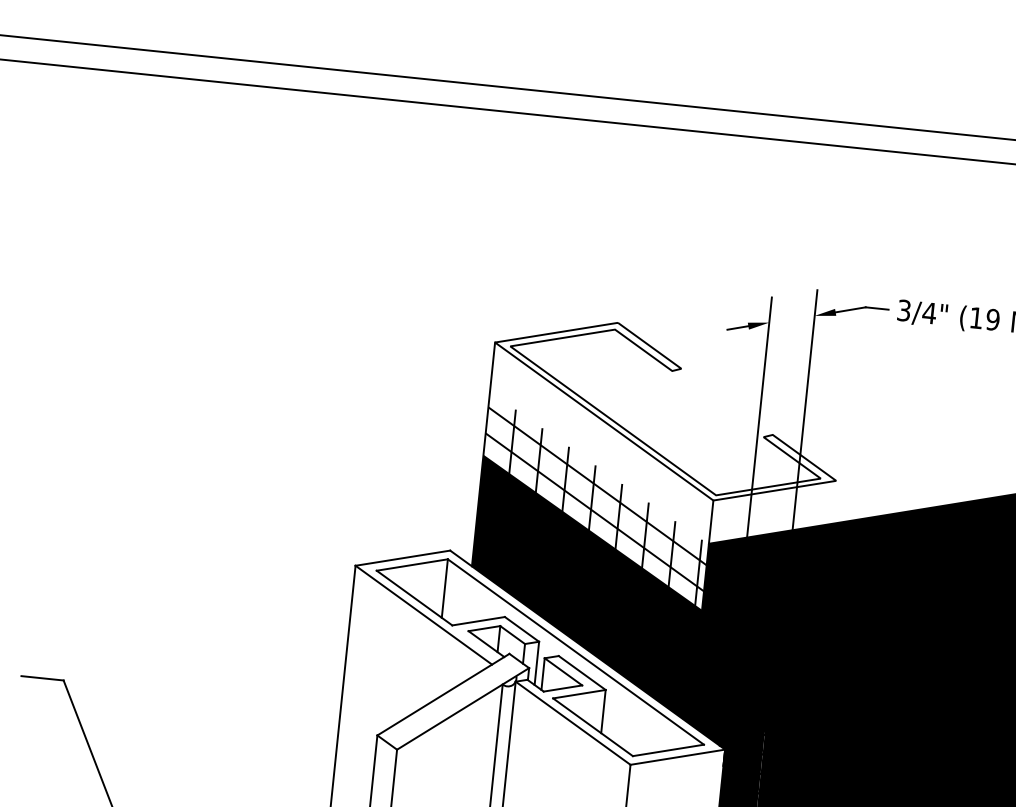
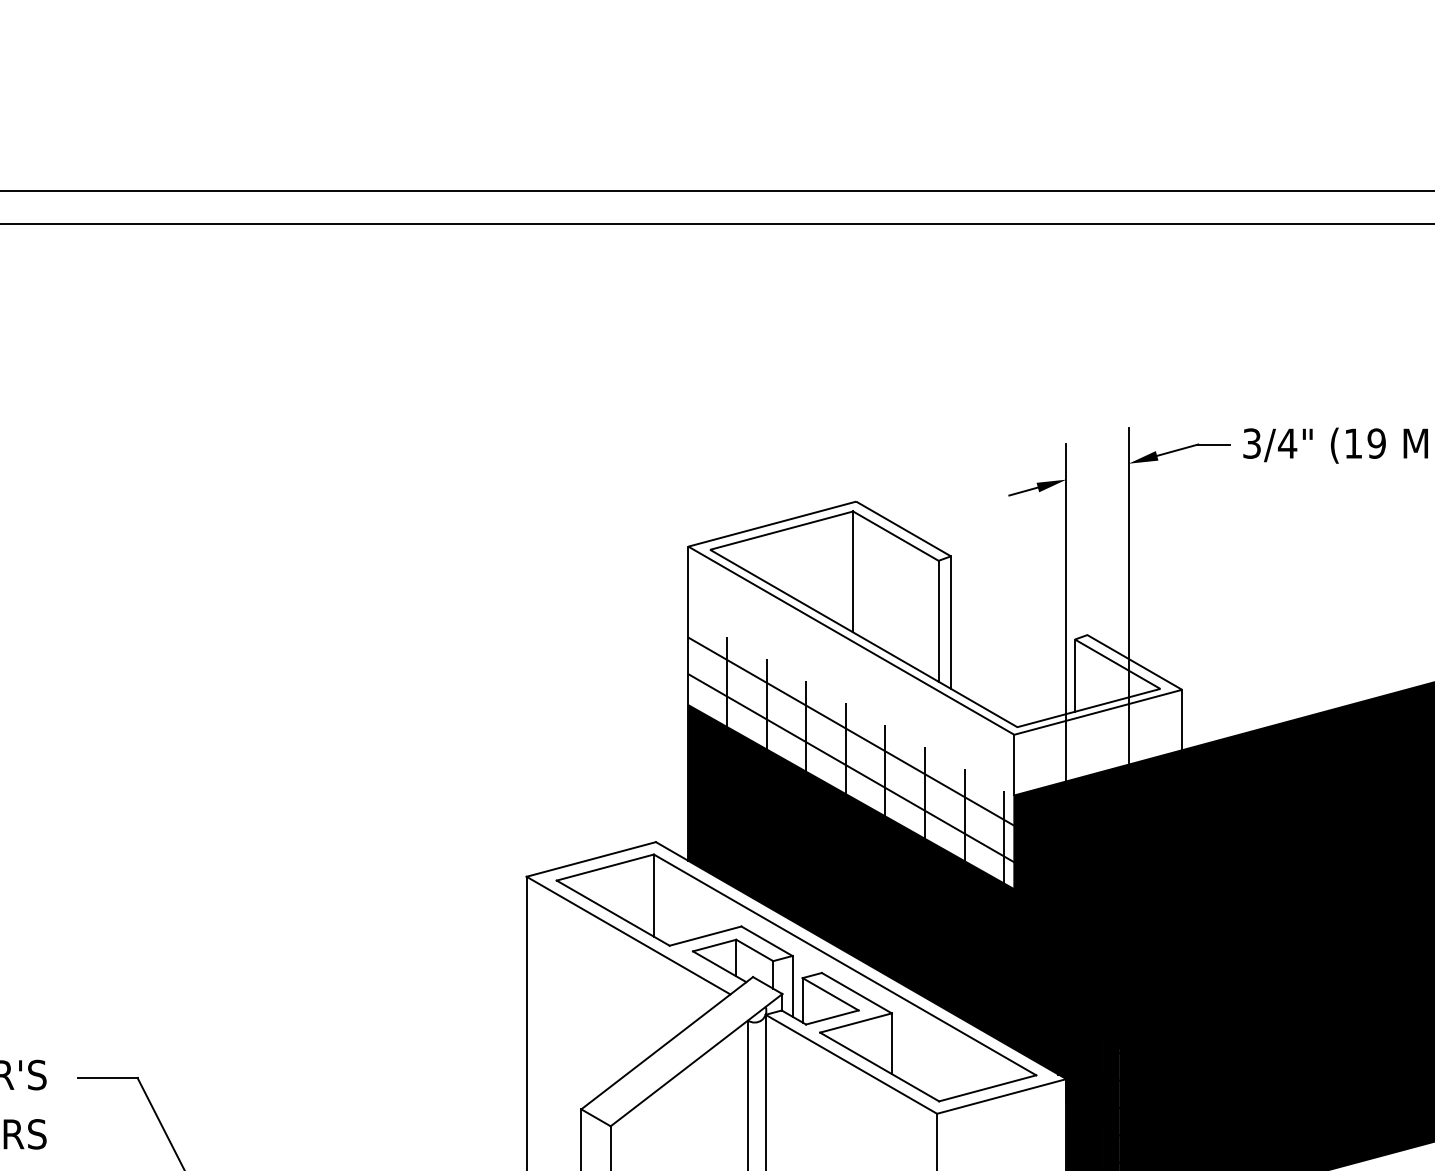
line: (610, 372) -> (853, 571), added
line: (667, 413) -> (938, 620), added
line: (676, 415) -> (951, 622), added
line: (761, 462) -> (1075, 675), added
line: (834, 502) -> (1182, 719), added

